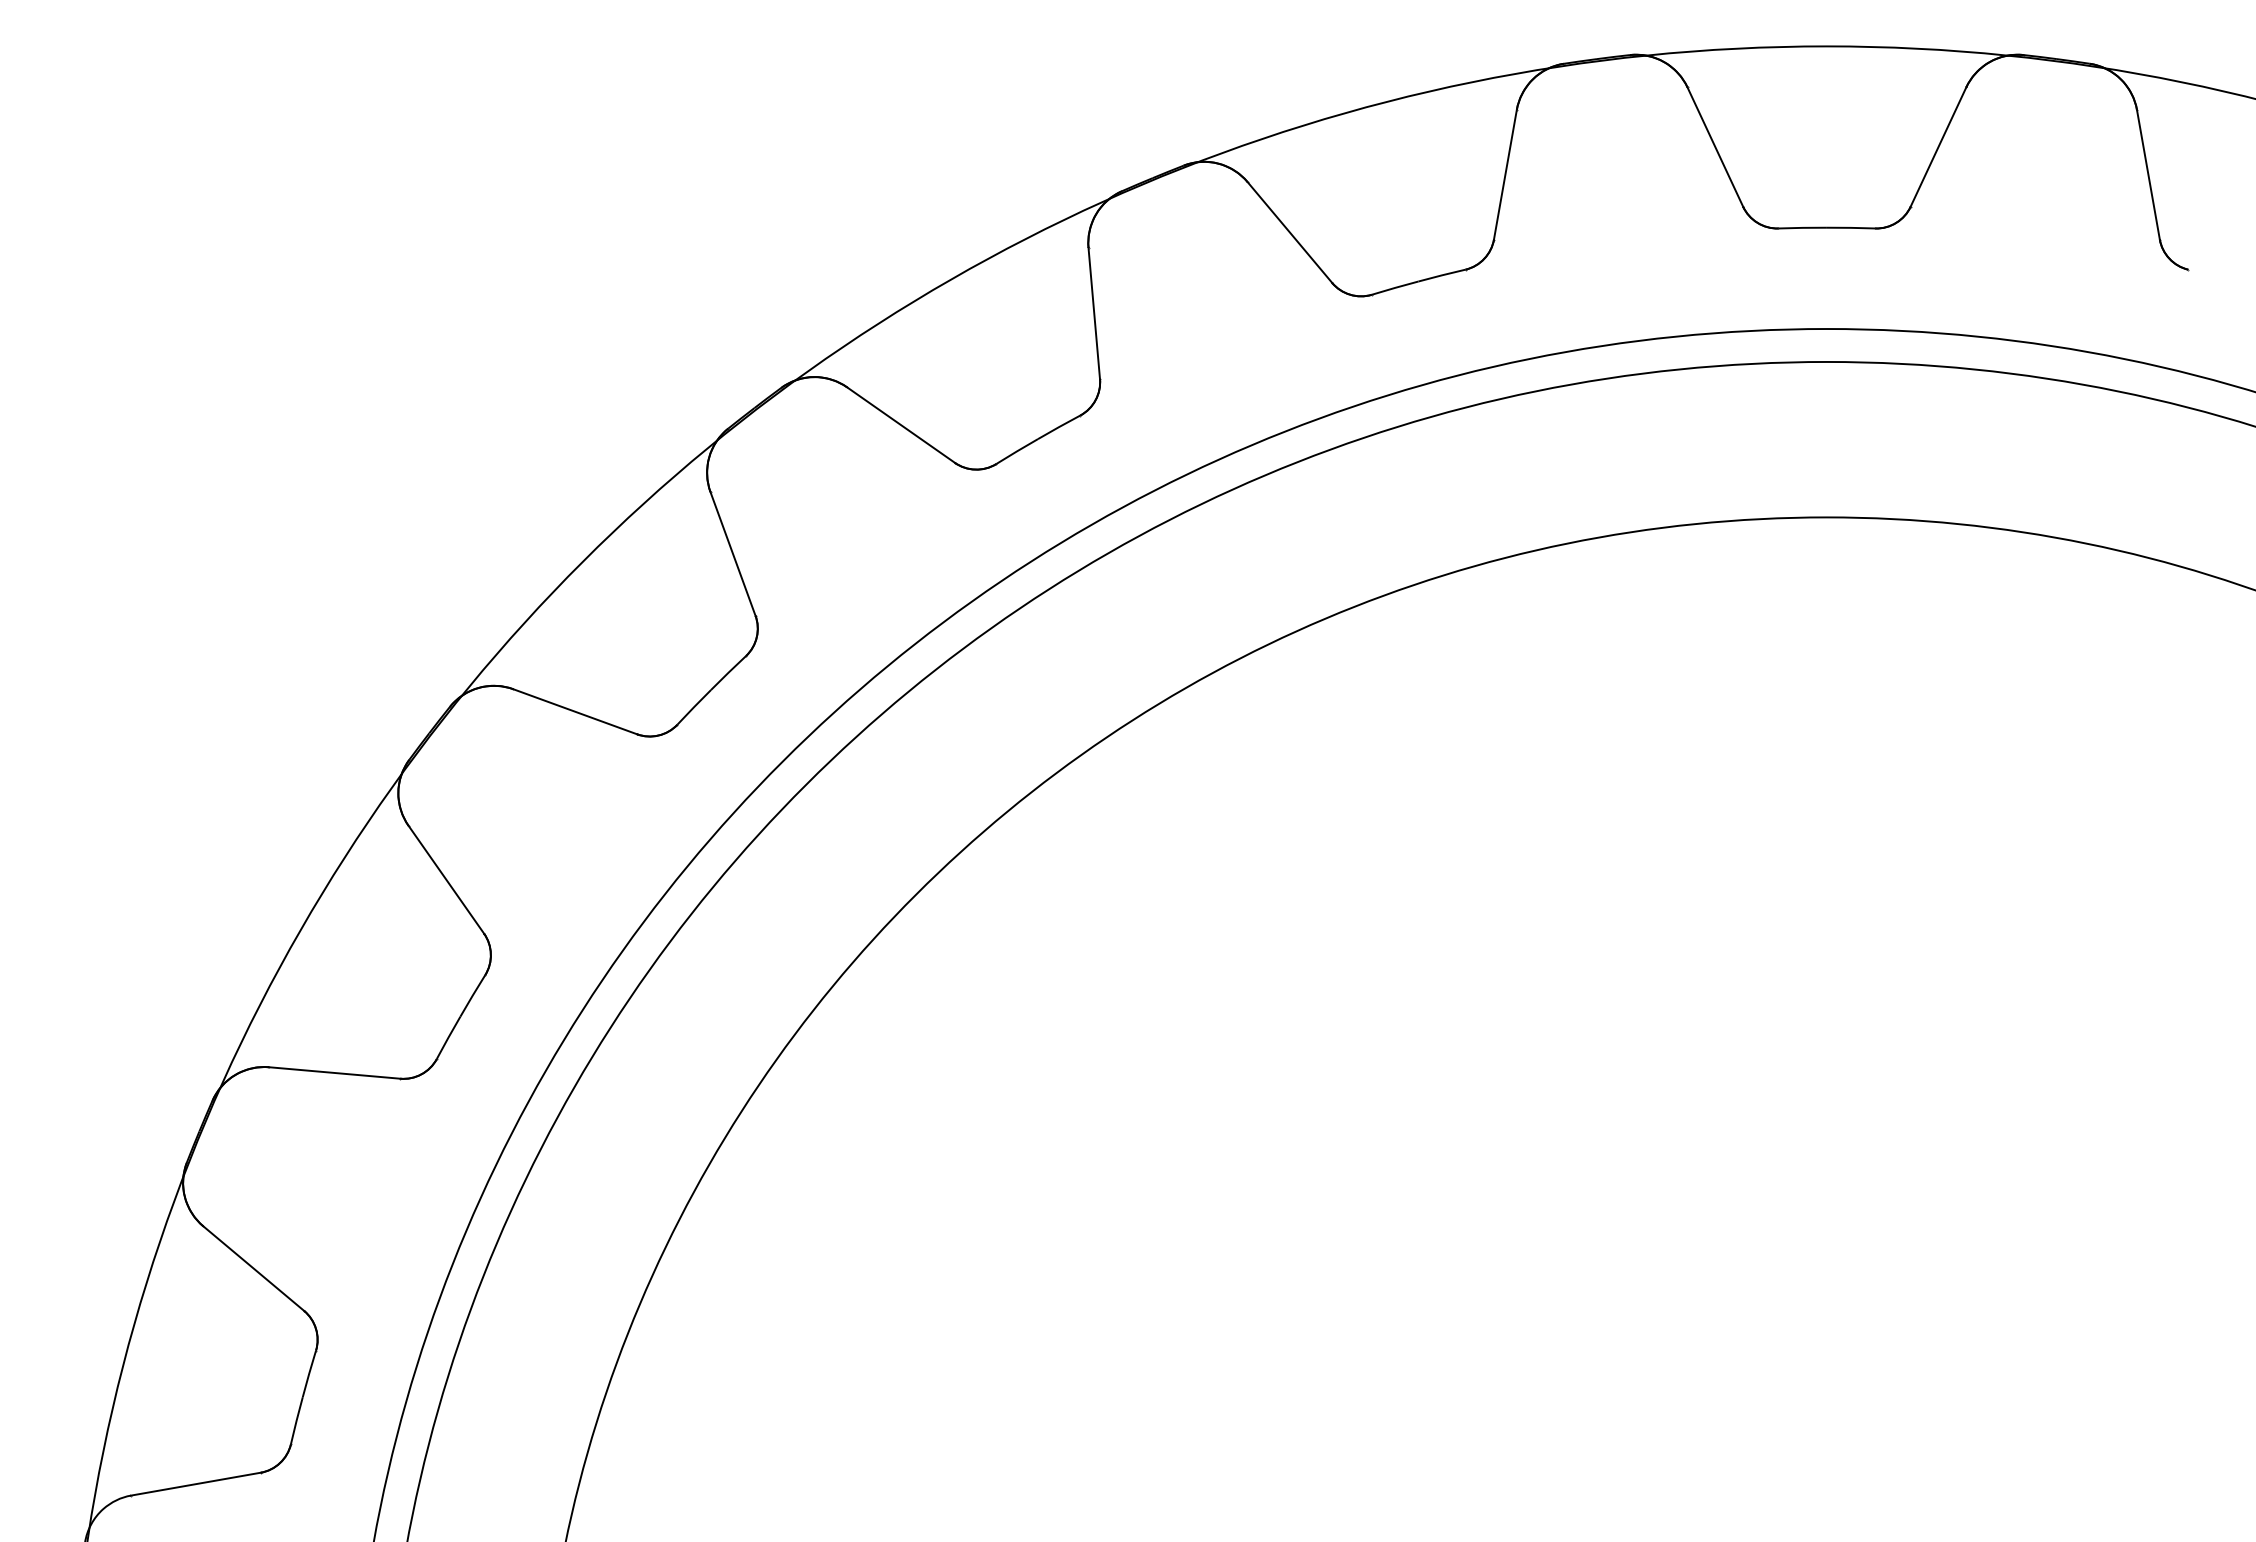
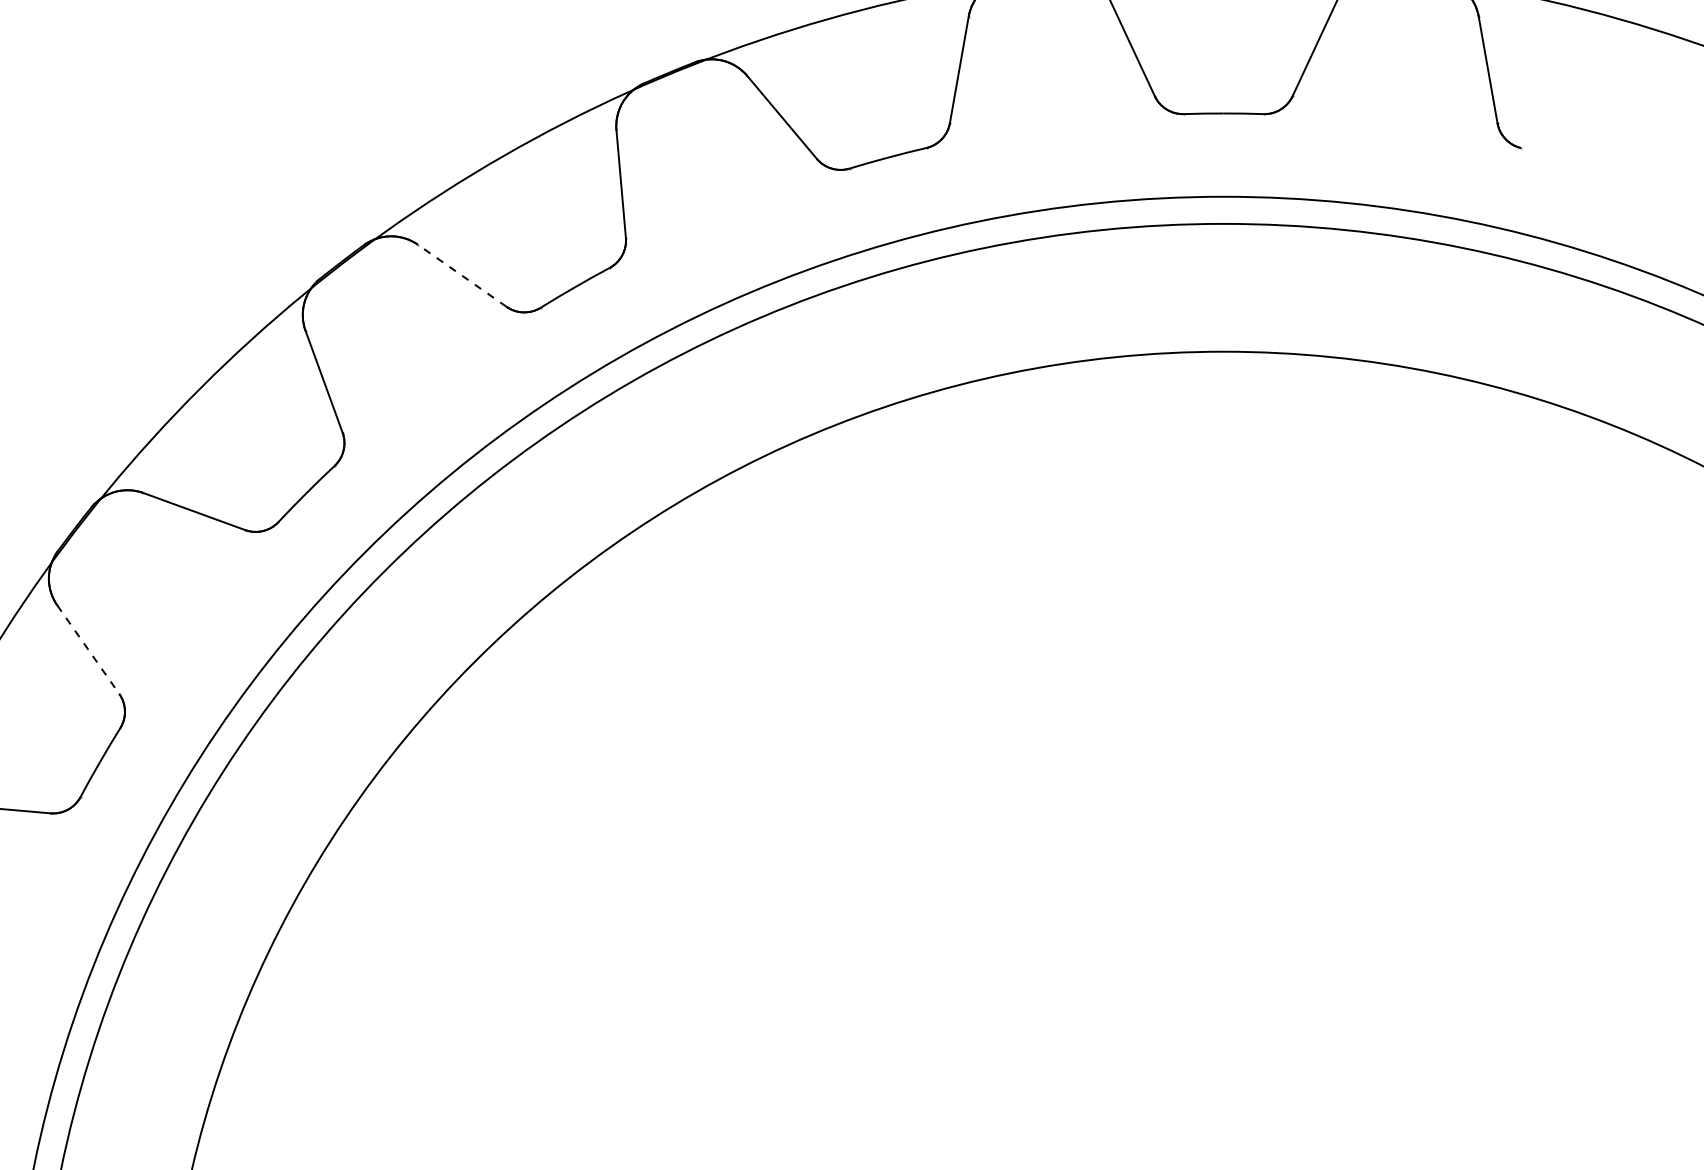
line: (900, 425) -> (461, 276), solid -> dashed
line: (446, 879) -> (88, 649), solid -> dashed

